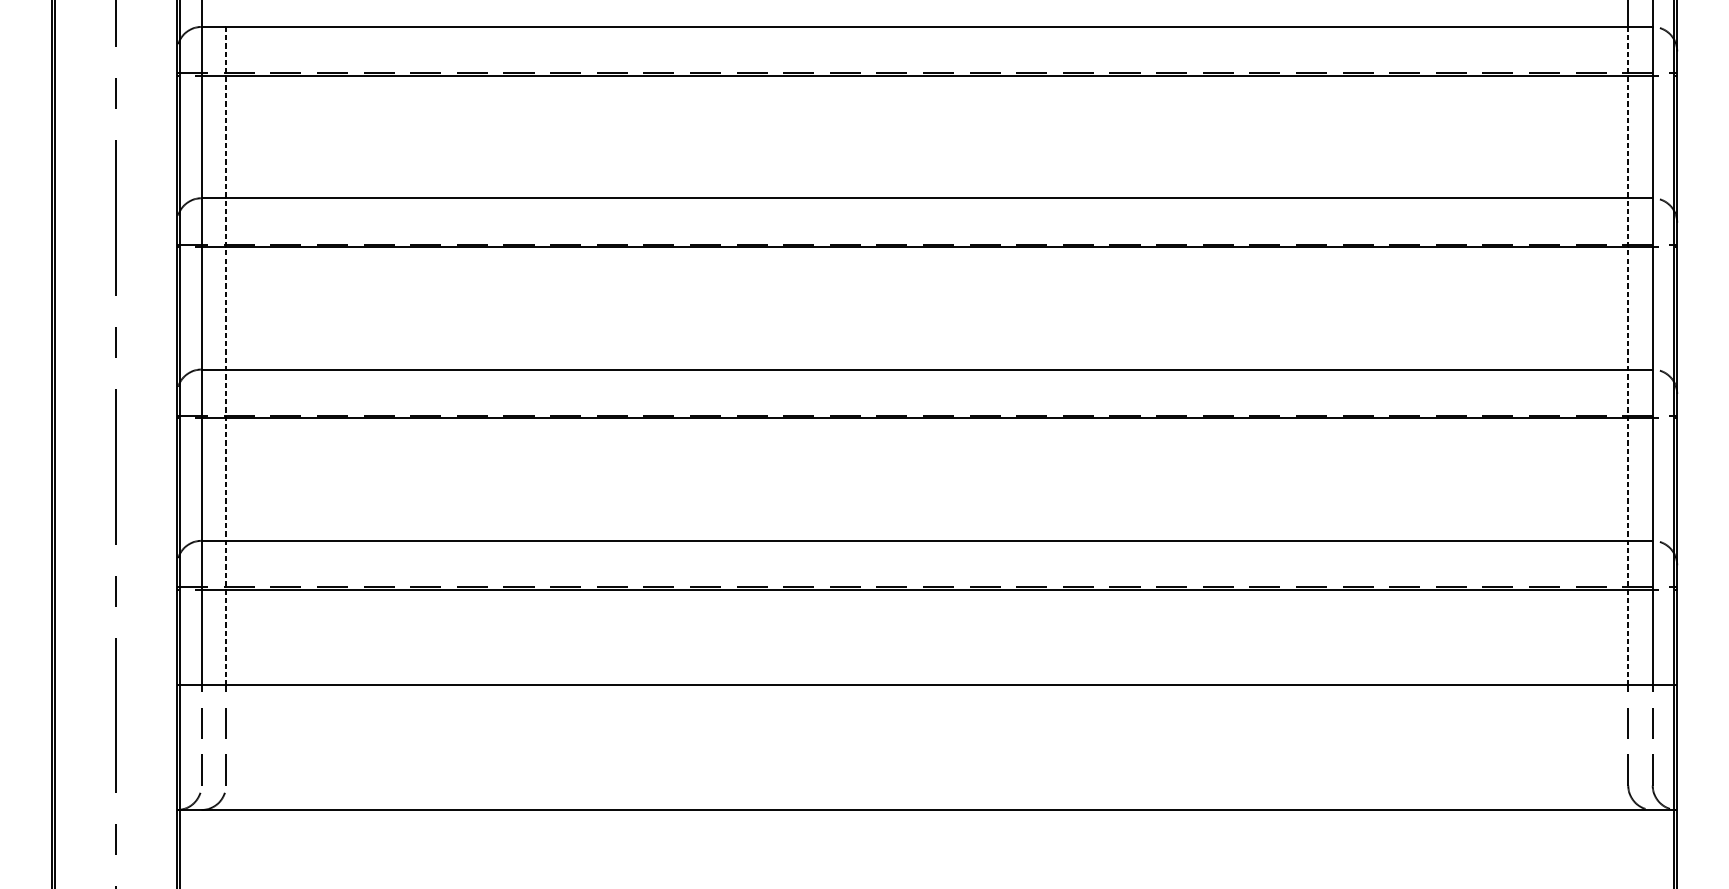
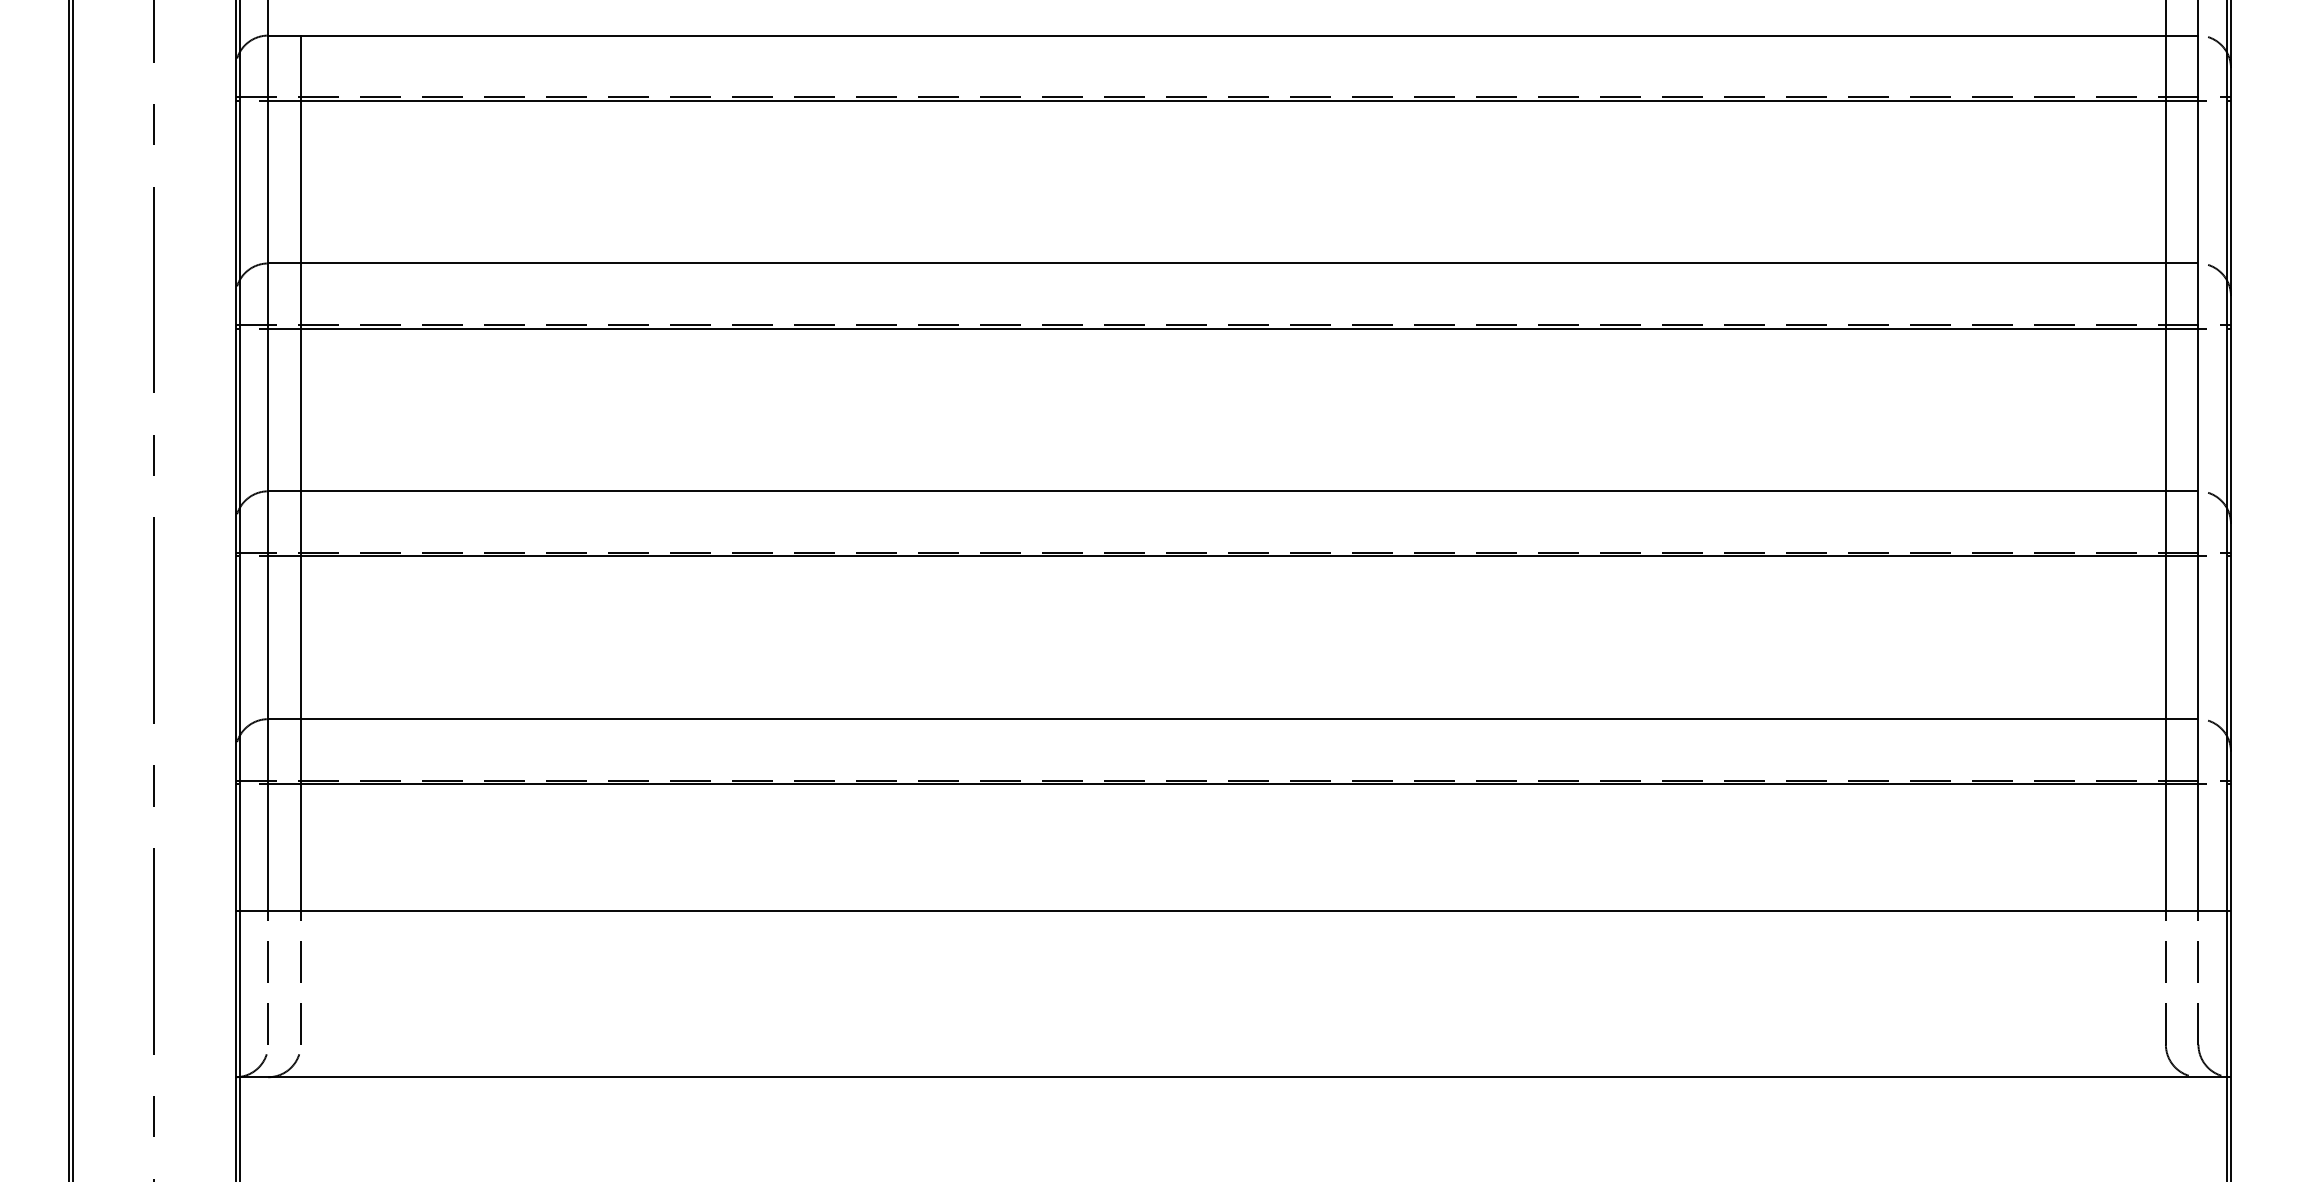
line: (225, 356) -> (300, 473), dashed -> solid
line: (1627, 356) -> (2165, 473), dashed -> solid

